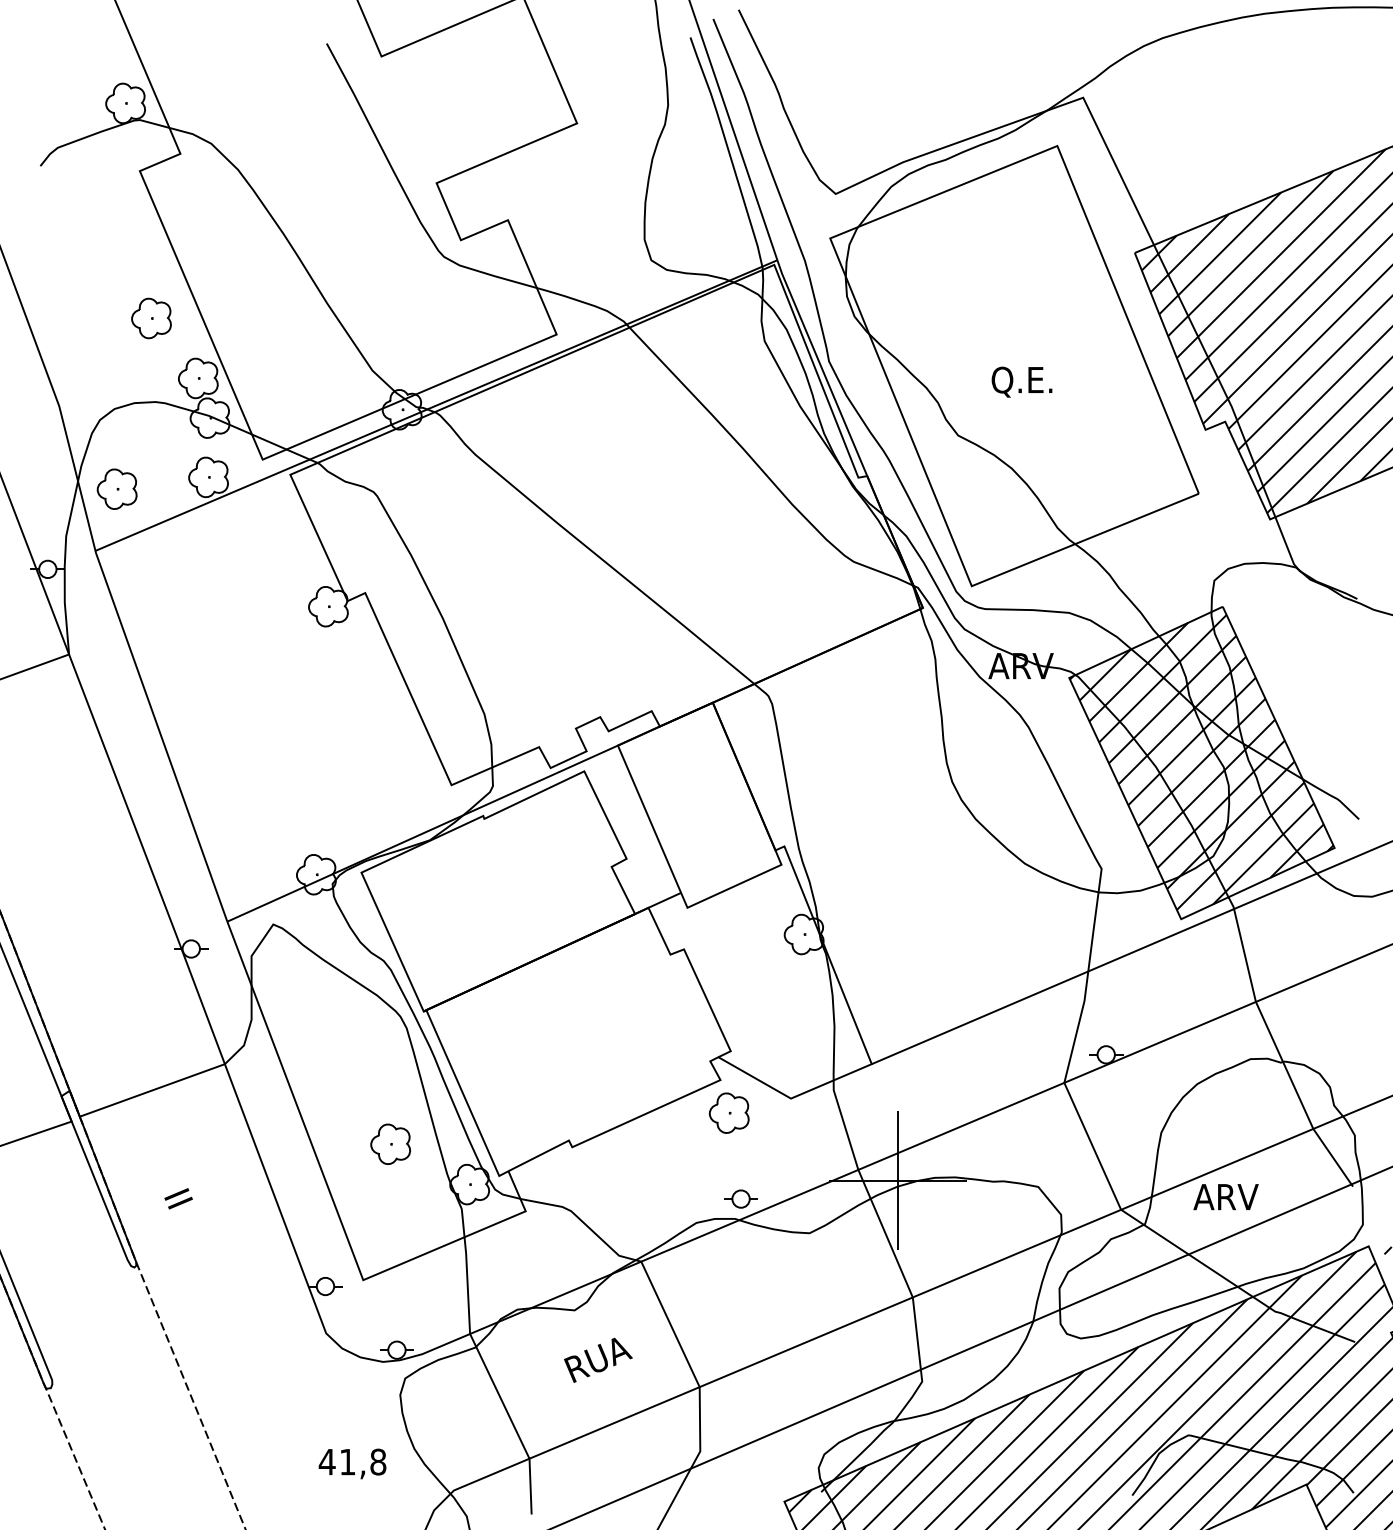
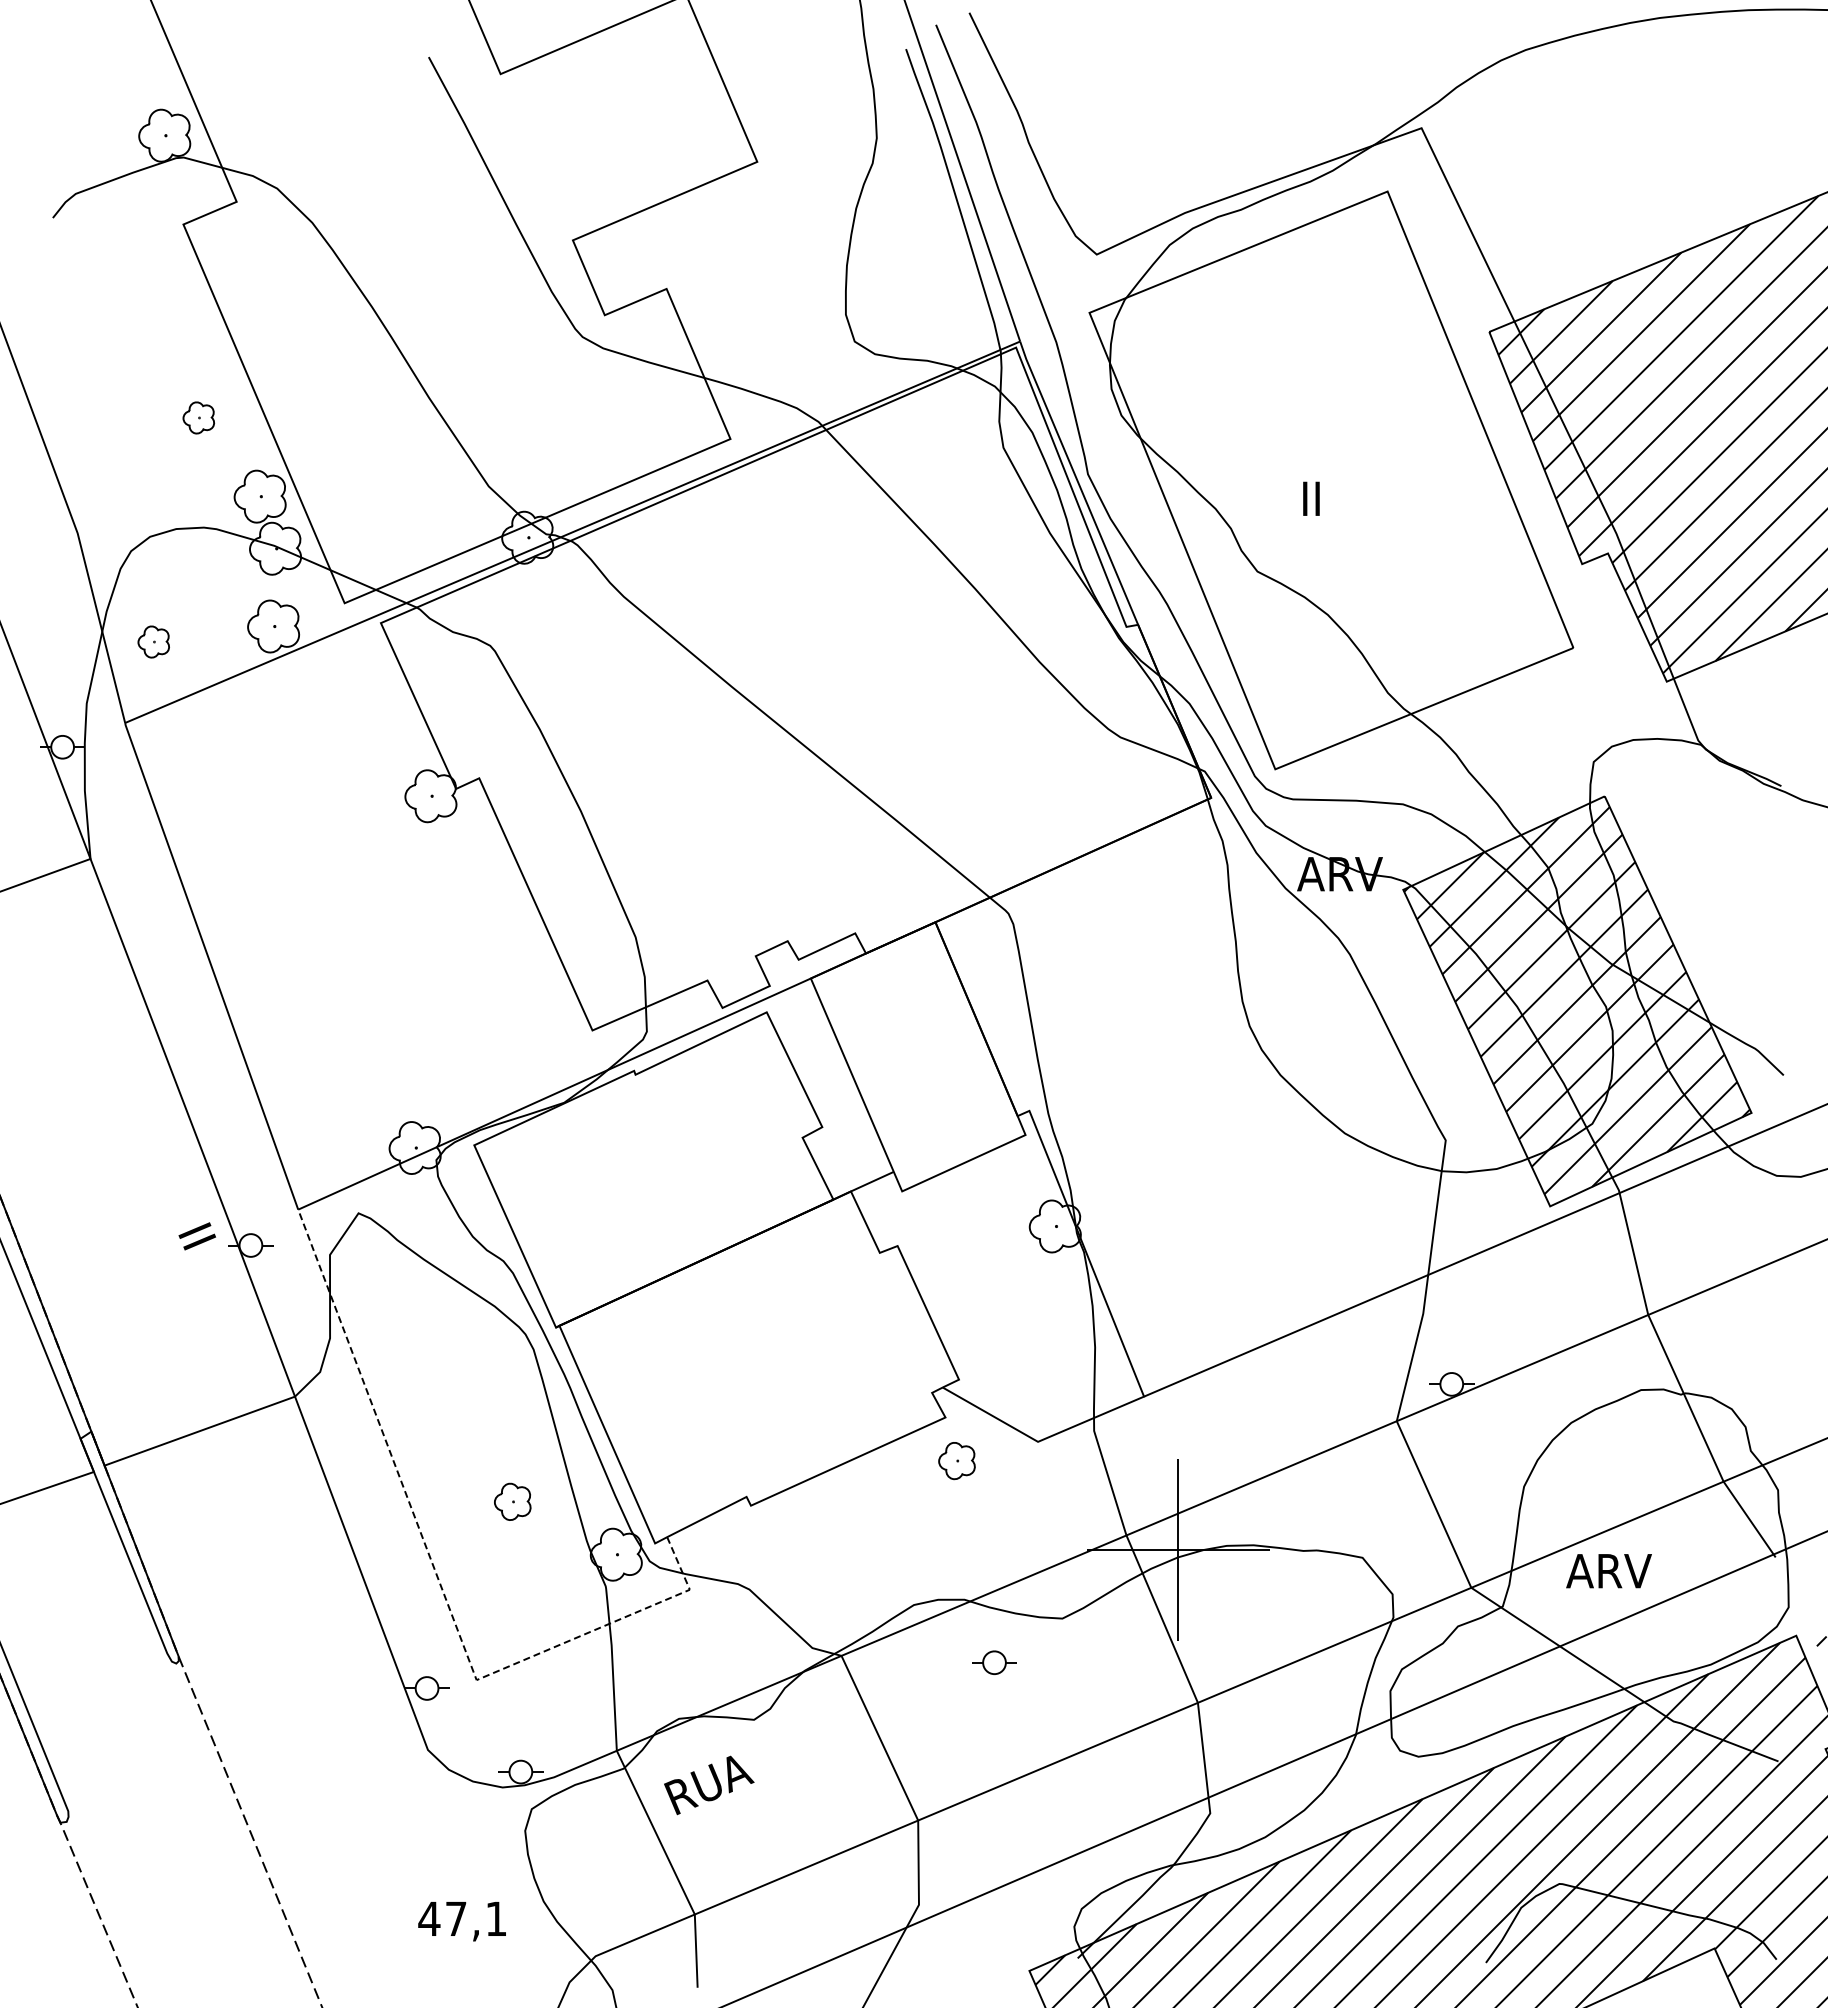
part: (151, 318) -> (198, 417), size x0.6
text: (1021, 382) -> (1340, 501), Q.E. -> II
part: (117, 488) -> (153, 641), size x0.6
part: (728, 1112) -> (956, 1460), size x0.7
part: (390, 1144) -> (512, 1501), size x0.7
text: (178, 1198) -> (196, 1236), moved
part: (741, 1198) -> (994, 1662), moved
line: (334, 1204) -> (439, 1581), solid -> dashed
text: (598, 1360) -> (709, 1785), moved
text: (363, 1461) -> (476, 1918), 41,8 -> 47,1

